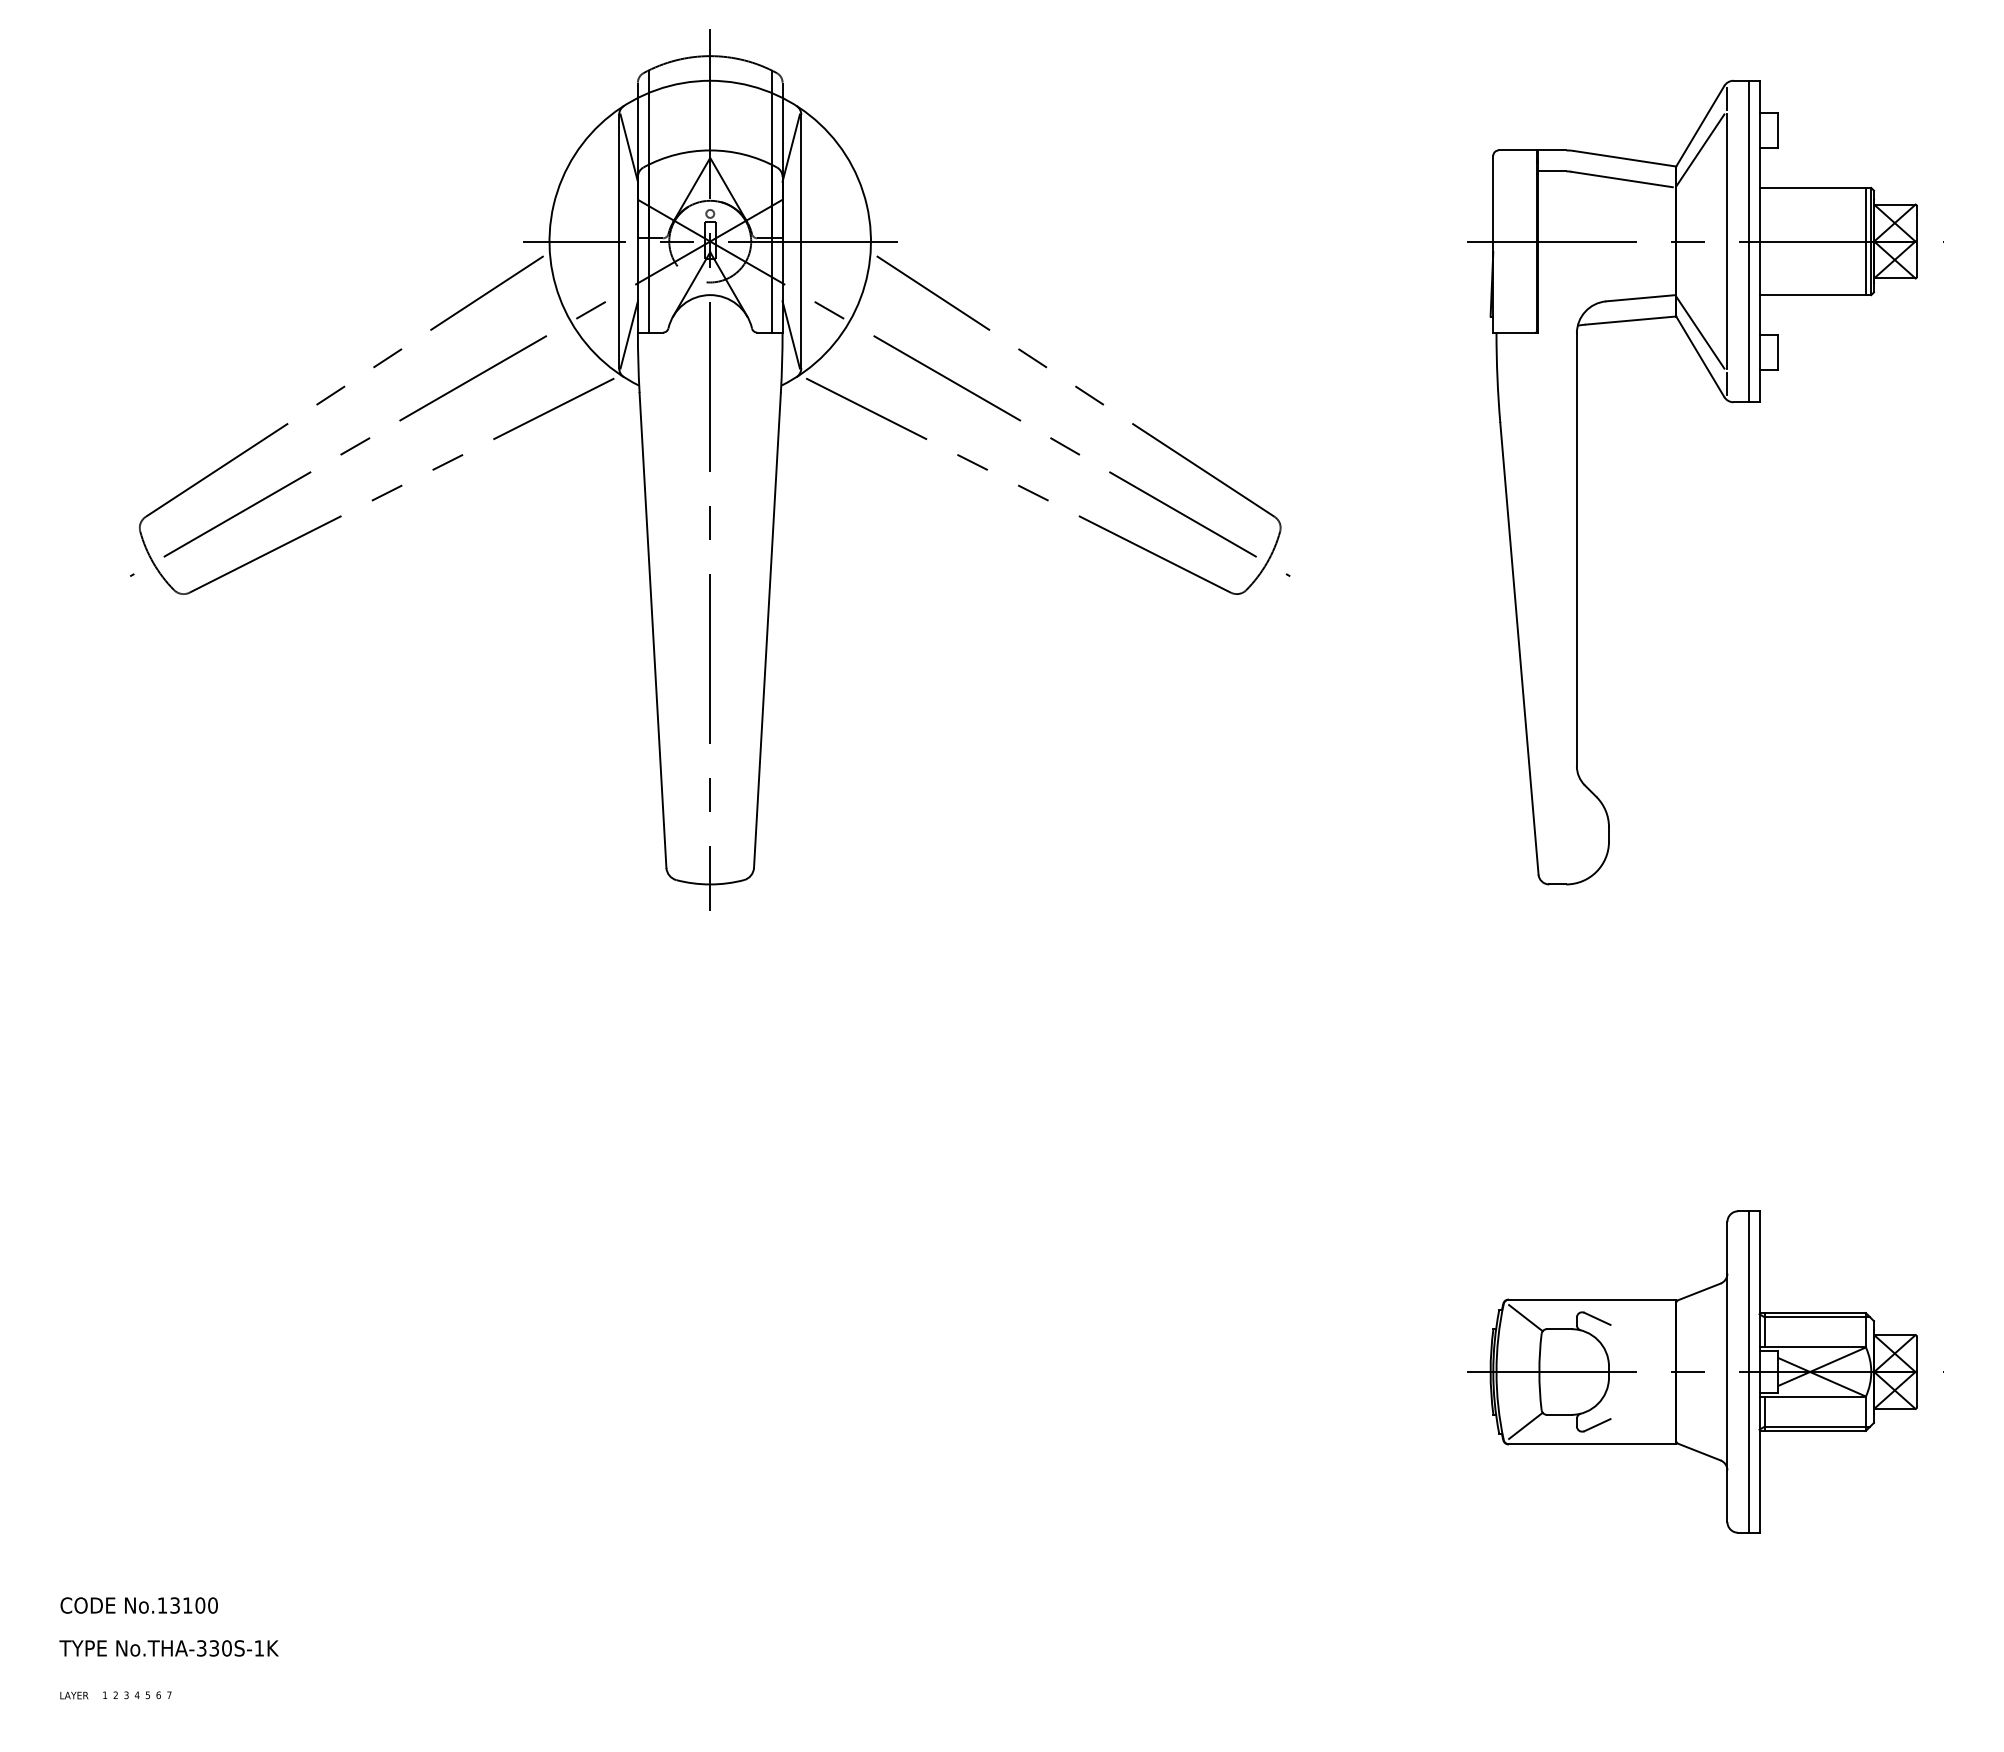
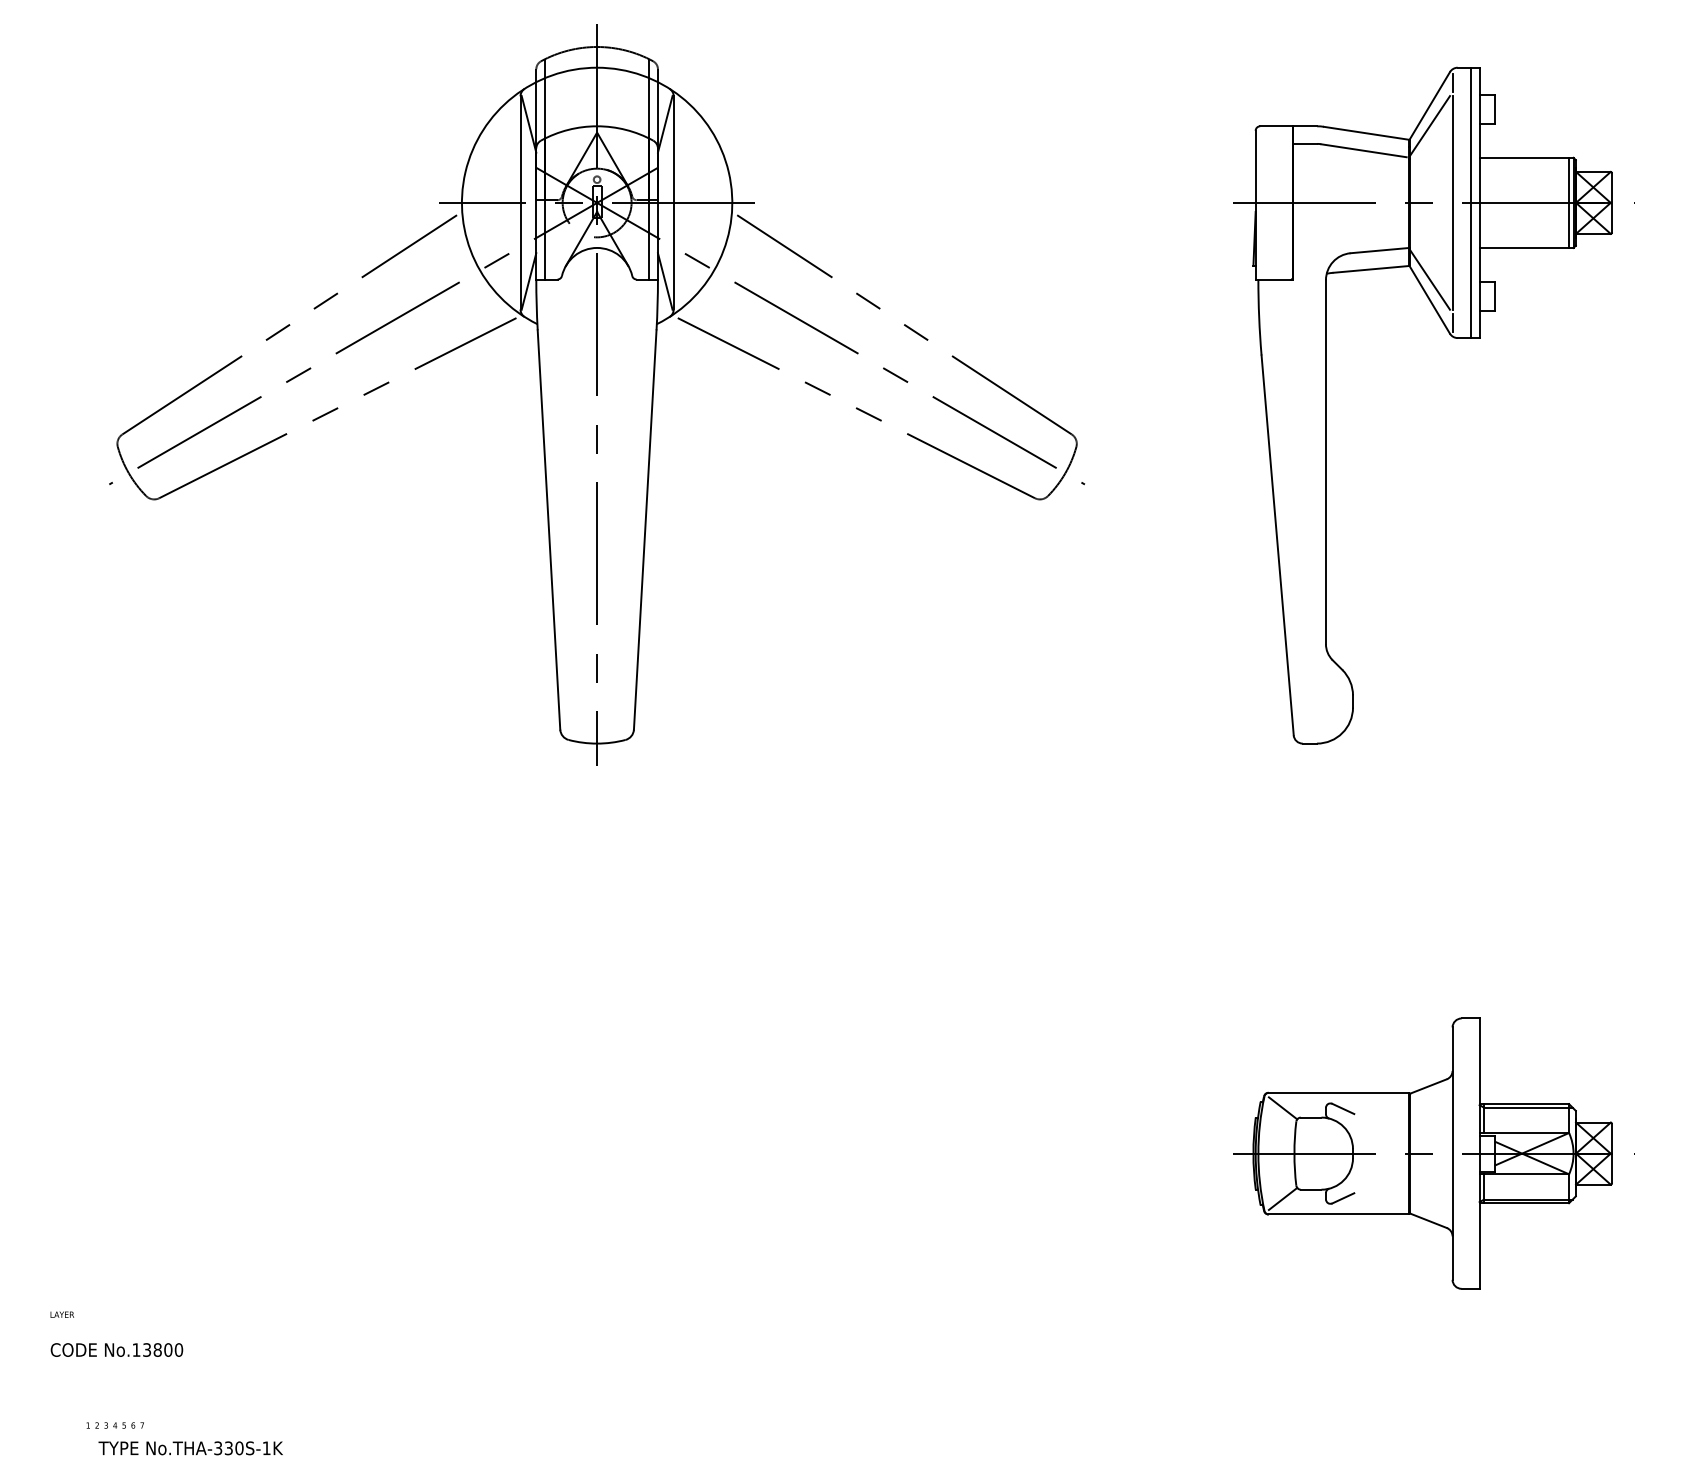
line: (1748, 1371) -> (1470, 1153), removed
text: (187, 1605) -> (157, 1350), No.13100 -> No.13800
text: (168, 1648) -> (190, 1448), moved
text: (74, 1695) -> (62, 1314), moved

